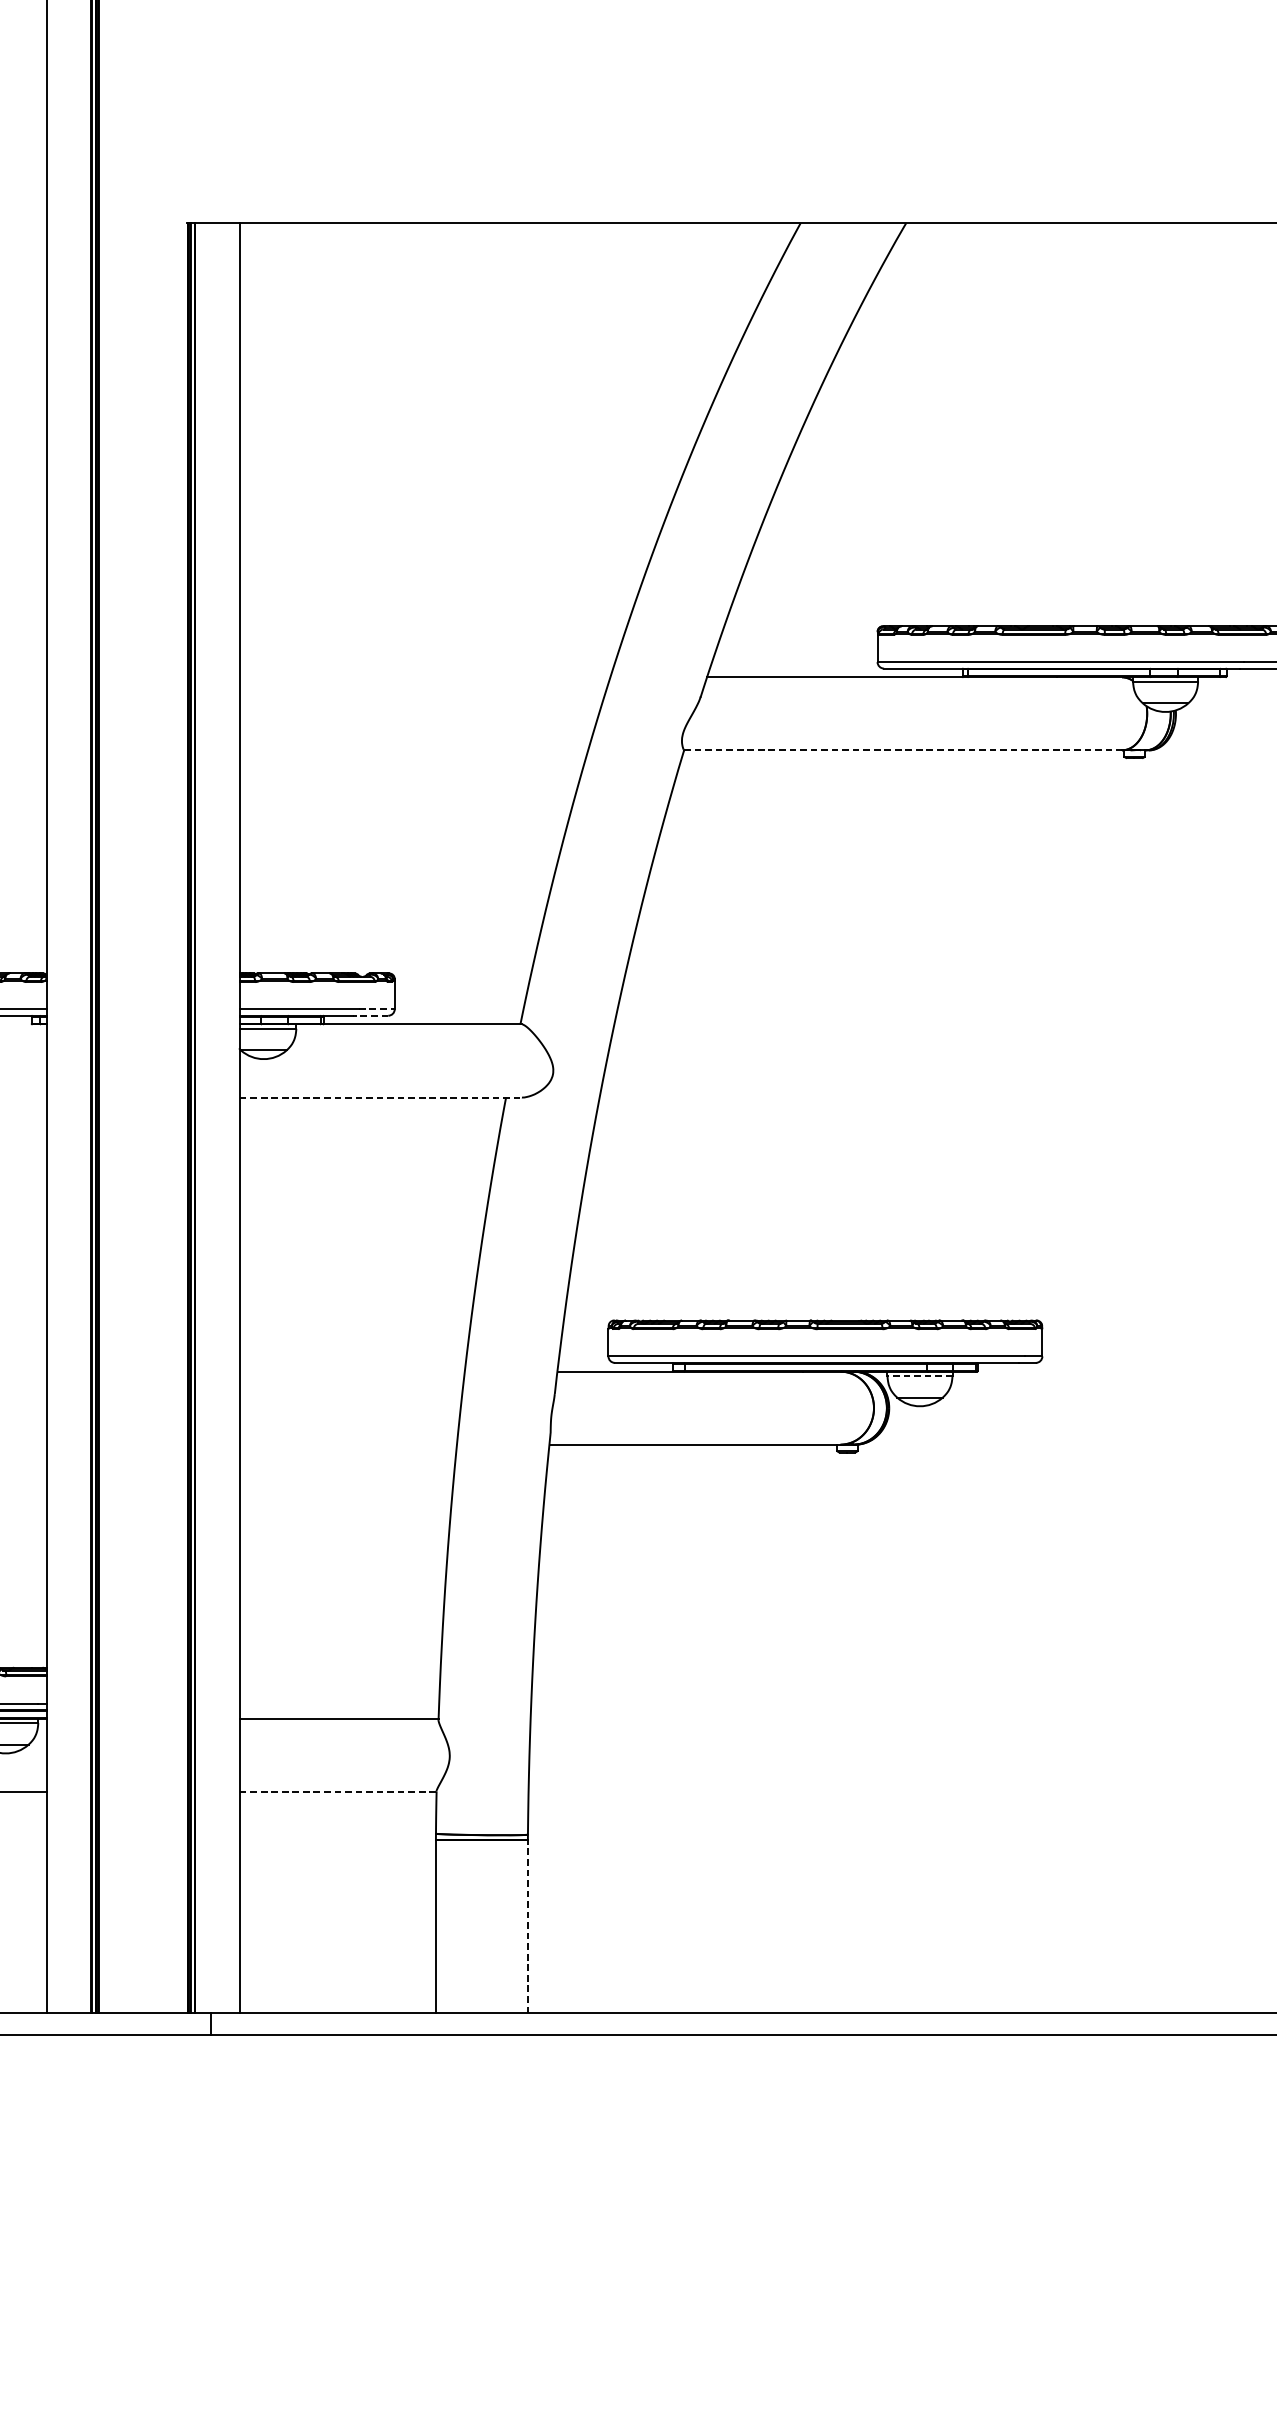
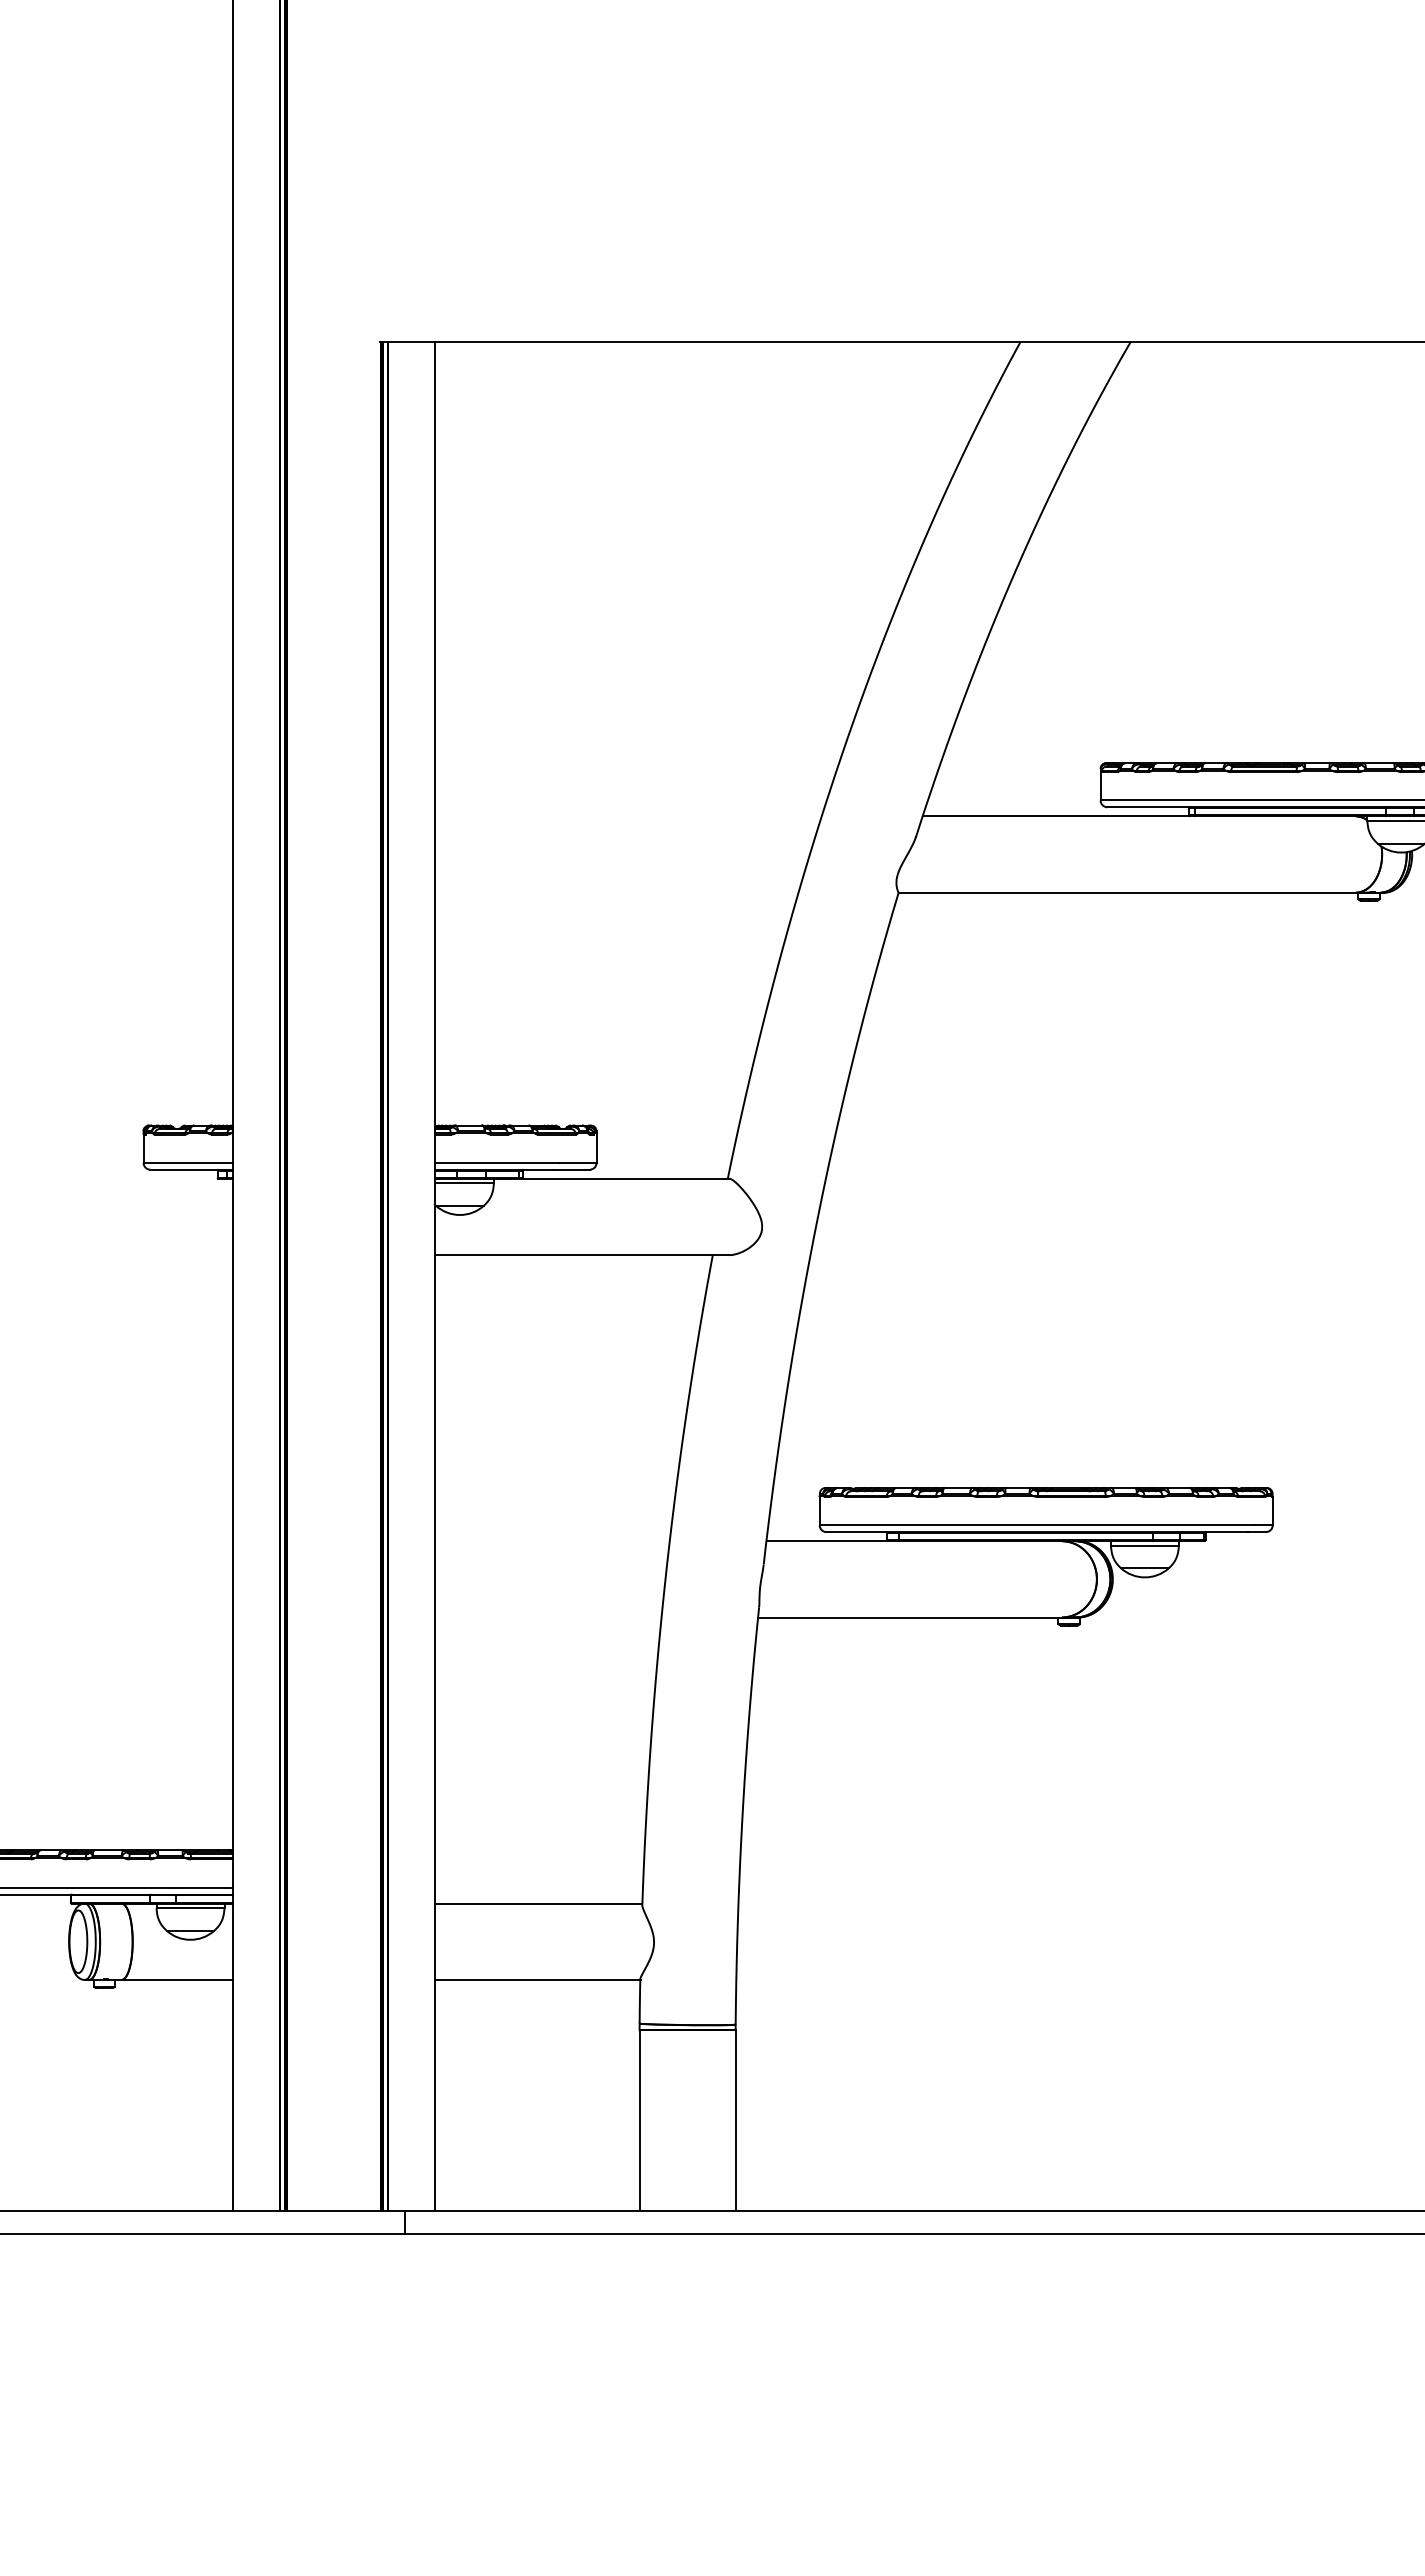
line: (903, 750) -> (1127, 892), dashed -> solid
line: (376, 1008) -> (577, 1162), dashed -> solid
line: (370, 1015) -> (571, 1169), dashed -> solid
line: (381, 1097) -> (582, 1255), dashed -> solid
line: (919, 1375) -> (1144, 1545), dashed -> solid
line: (339, 1791) -> (538, 1979), dashed -> solid
line: (527, 1926) -> (735, 2120), dashed -> solid

